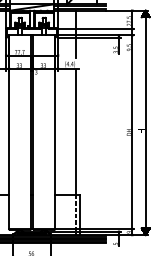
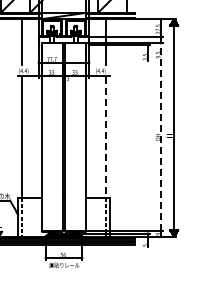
line: (75, 132) -> (106, 137), solid -> dashed
line: (132, 132) -> (161, 137), solid -> dashed

